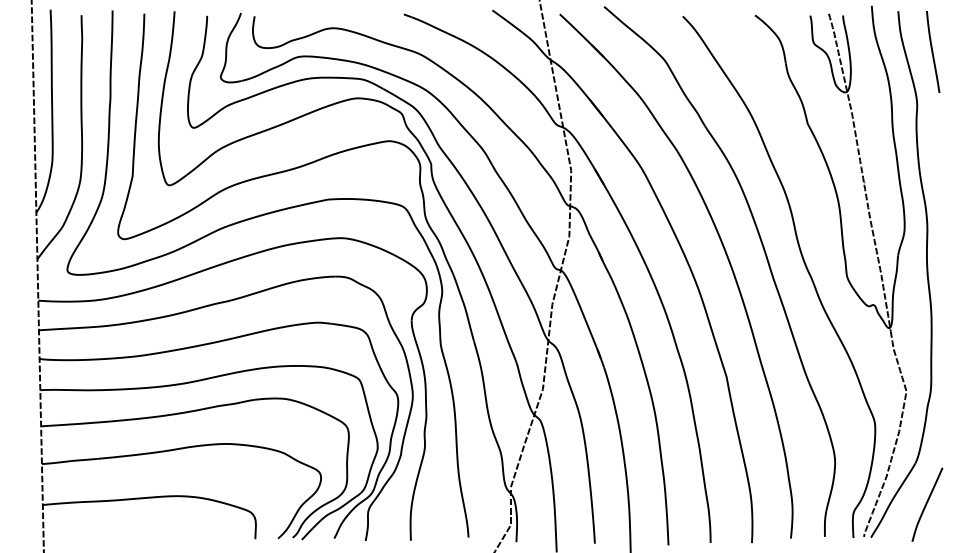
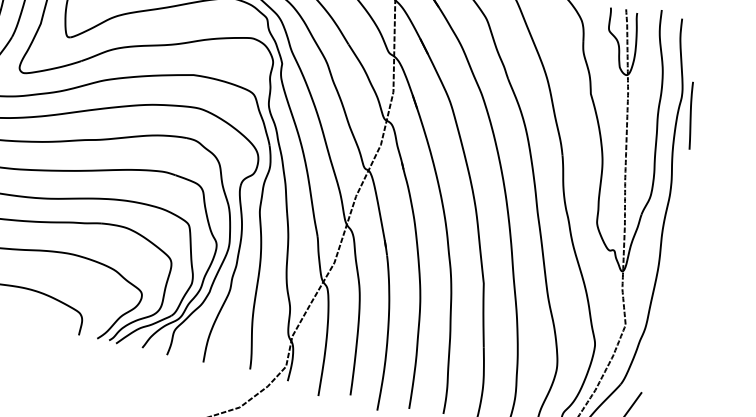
curve: (933, 51) -> (691, 115), moved

